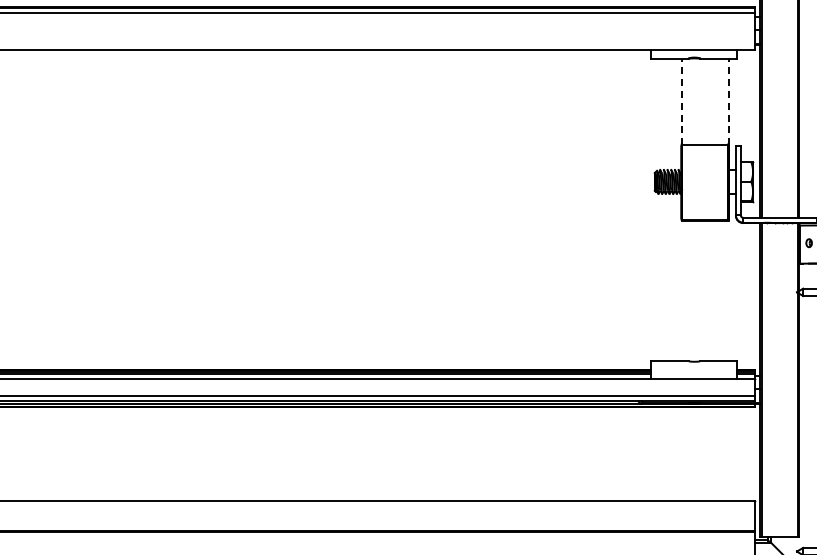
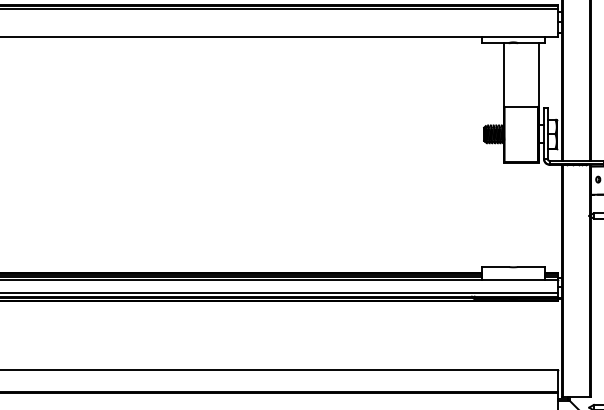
line: (681, 101) -> (503, 74), dashed -> solid
line: (728, 101) -> (538, 74), dashed -> solid

